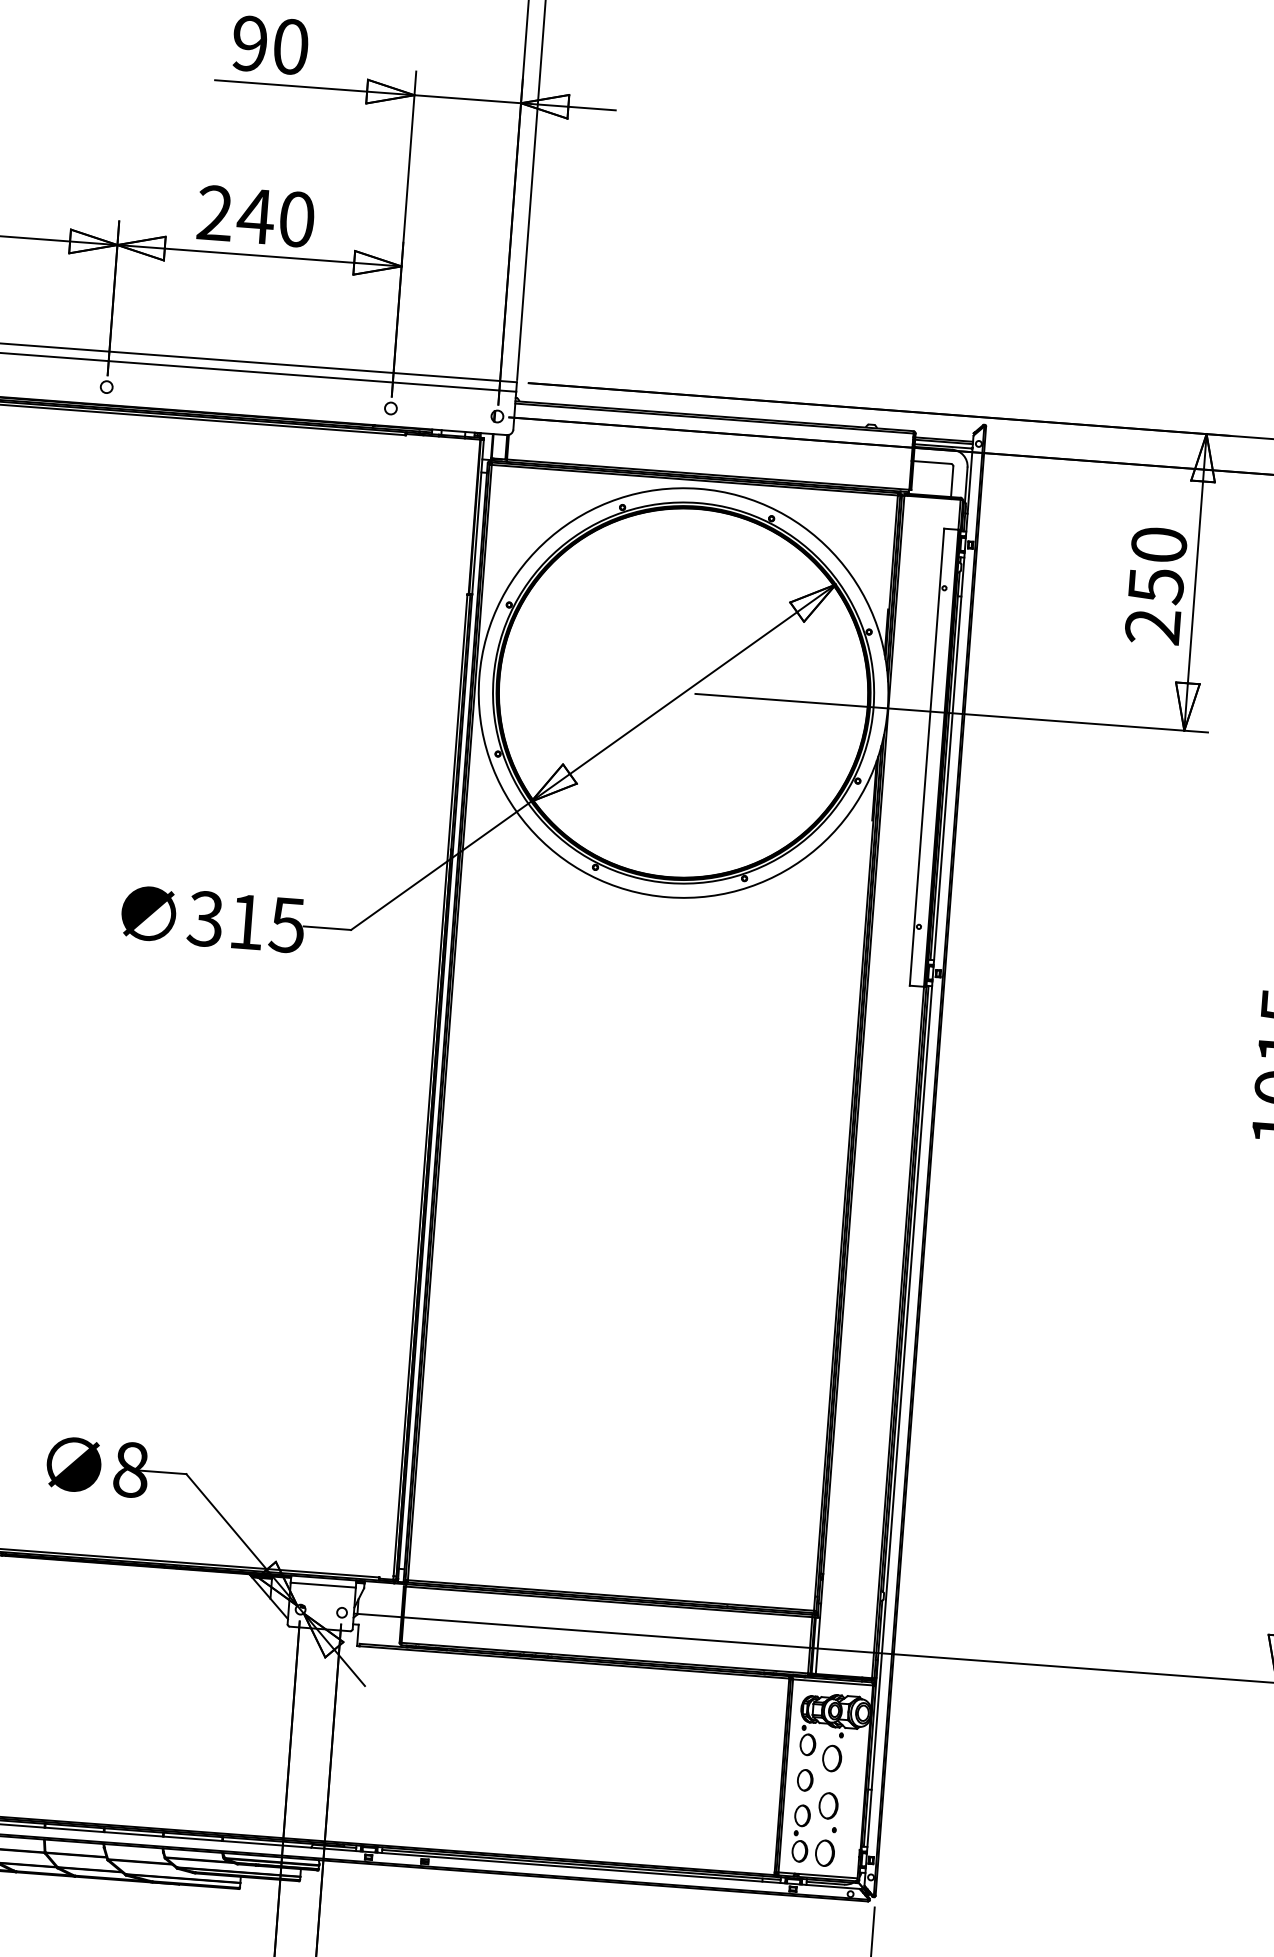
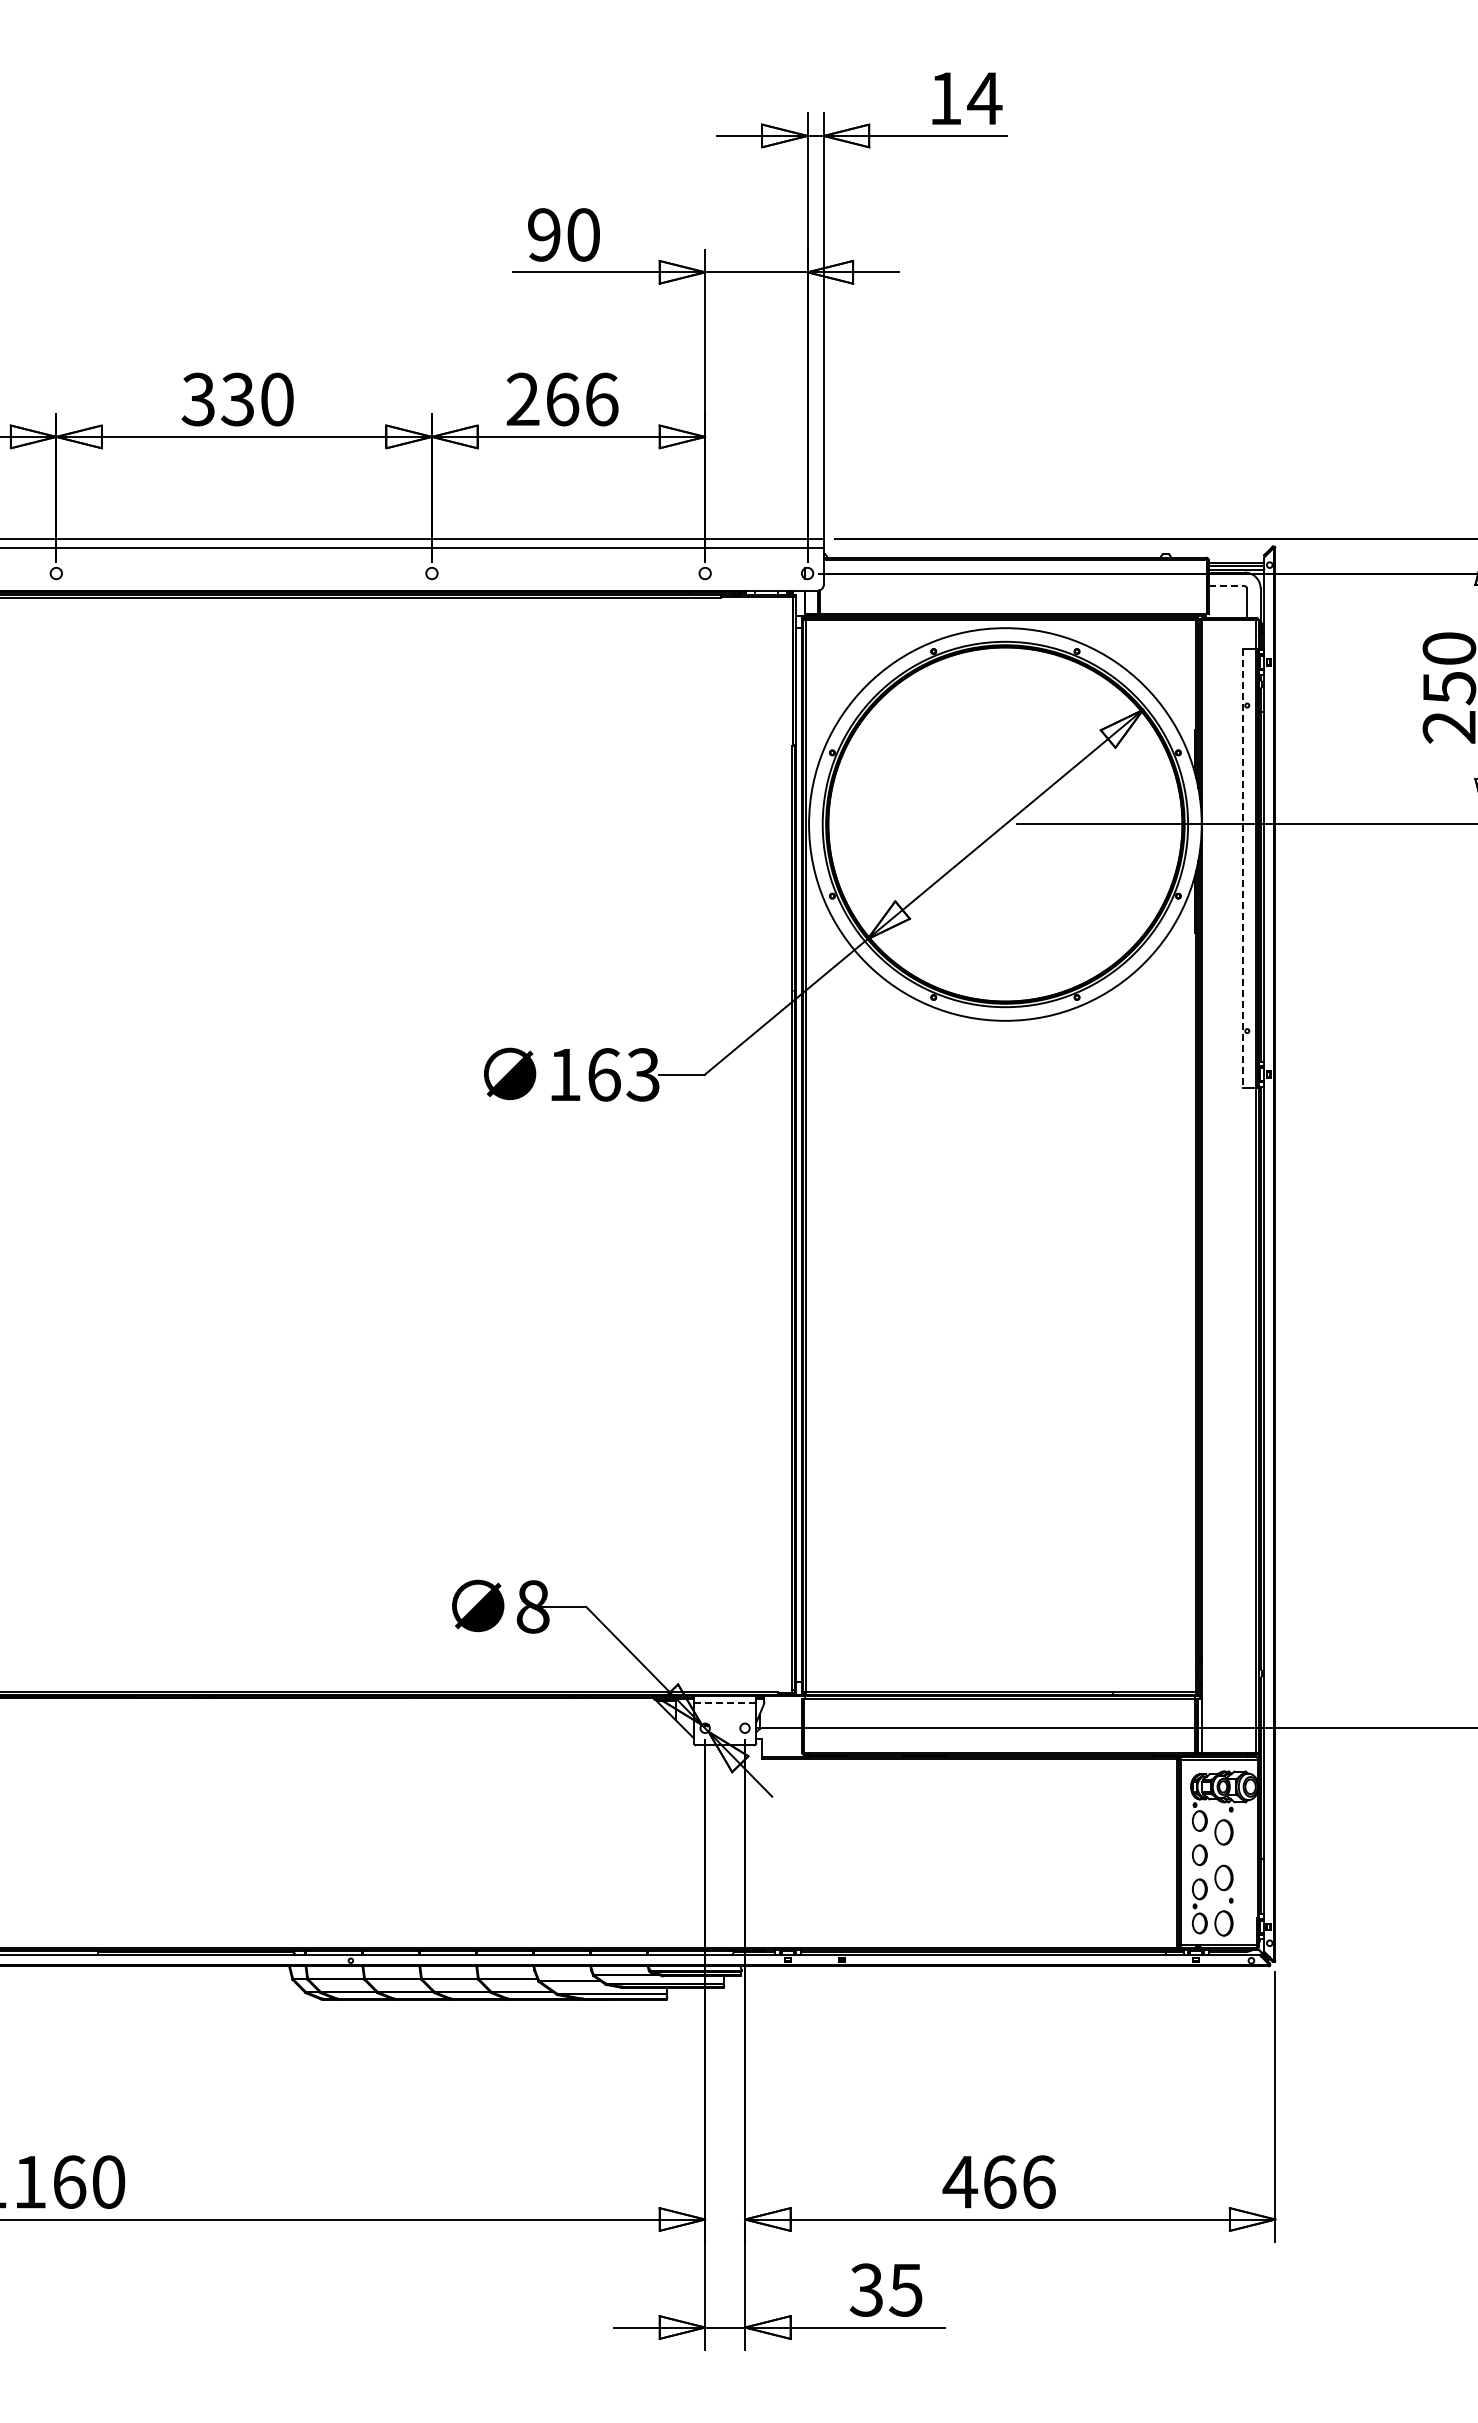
text: (275, 217) -> (581, 399), 240 -> 266
line: (933, 462) -> (1227, 586), solid -> dashed
line: (926, 757) -> (1242, 868), solid -> dashed
text: (245, 921) -> (603, 1074), 315 -> 163
line: (323, 1585) -> (725, 1703), solid -> dashed

